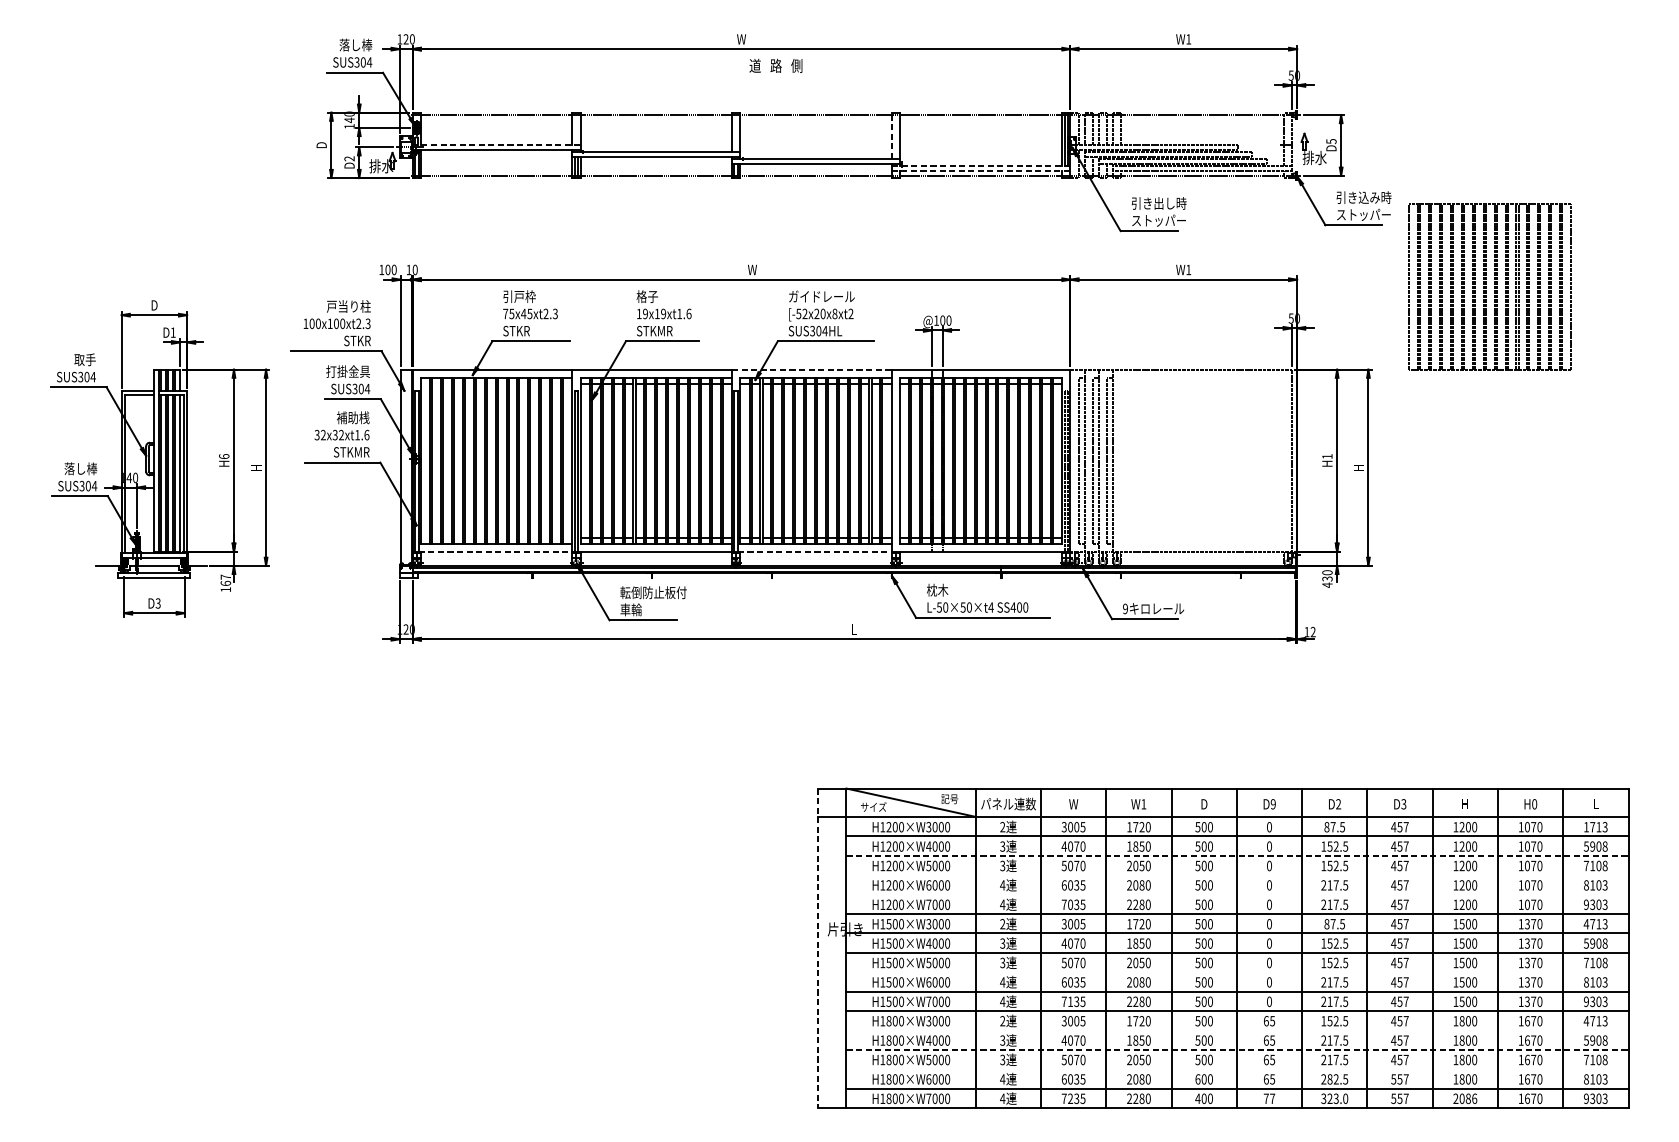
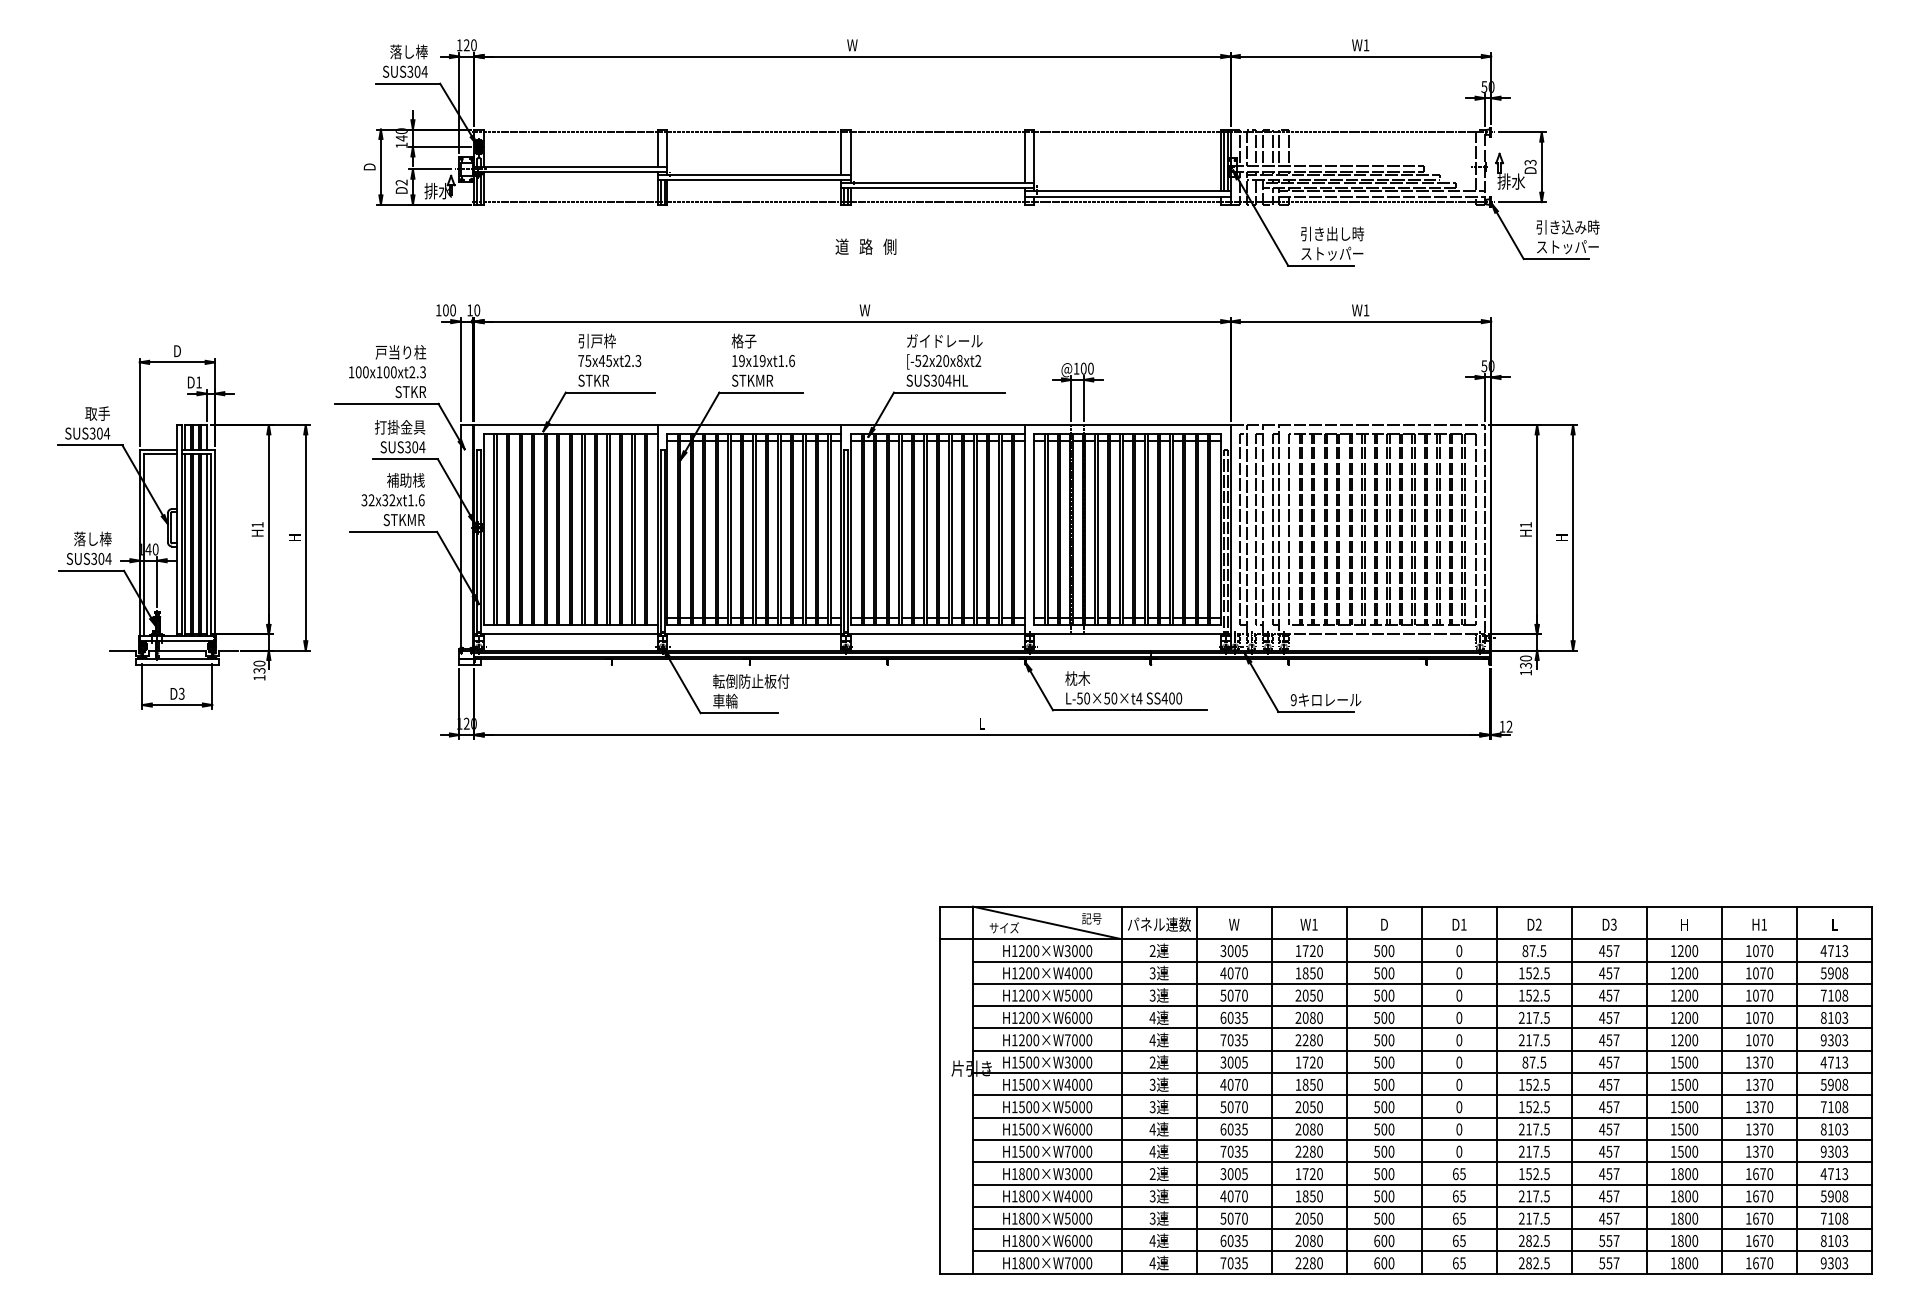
text: (775, 65) -> (865, 246), moved
line: (892, 136) -> (1025, 156), dashed -> solid
text: (1330, 141) -> (1529, 162), D5 -> D3
line: (496, 144) -> (570, 166), dashed -> solid
line: (980, 165) -> (1127, 190), dashed -> solid
line: (980, 170) -> (1127, 196), dashed -> solid
part: (1490, 286) -> (1382, 529), moved
line: (812, 370) -> (933, 425), dashed -> solid
text: (224, 456) -> (257, 524), H6 -> H1
line: (496, 551) -> (570, 634), dashed -> solid
line: (815, 551) -> (937, 634), dashed -> solid
text: (225, 579) -> (259, 666), 167 -> 130
text: (1327, 584) -> (1525, 672), 430 -> 130
text: (1273, 804) -> (1463, 924), D9 -> D1
text: (1534, 804) -> (1764, 924), H0 -> H1
text: (1586, 826) -> (1823, 950), 1713 -> 4713
line: (1237, 855) -> (1422, 983), dashed -> solid
line: (1237, 875) -> (1422, 1006), added
line: (1237, 894) -> (1422, 1028), added
line: (817, 948) -> (939, 1090), dashed -> solid
line: (1237, 971) -> (1422, 1117), added
text: (1070, 1001) -> (1230, 1151), 7135 -> 7035
line: (1237, 1030) -> (1422, 1184), added
line: (1237, 1049) -> (1422, 1206), dashed -> solid
line: (1237, 1069) -> (1422, 1229), added
text: (1070, 1098) -> (1230, 1263), 7235 -> 7035
text: (1197, 1098) -> (1376, 1263), 400 -> 600
text: (1268, 1098) -> (1458, 1263), 77 -> 65
text: (1333, 1098) -> (1533, 1263), 323.0 -> 282.5
text: (1465, 1098) -> (1684, 1263), 2086 -> 1800

